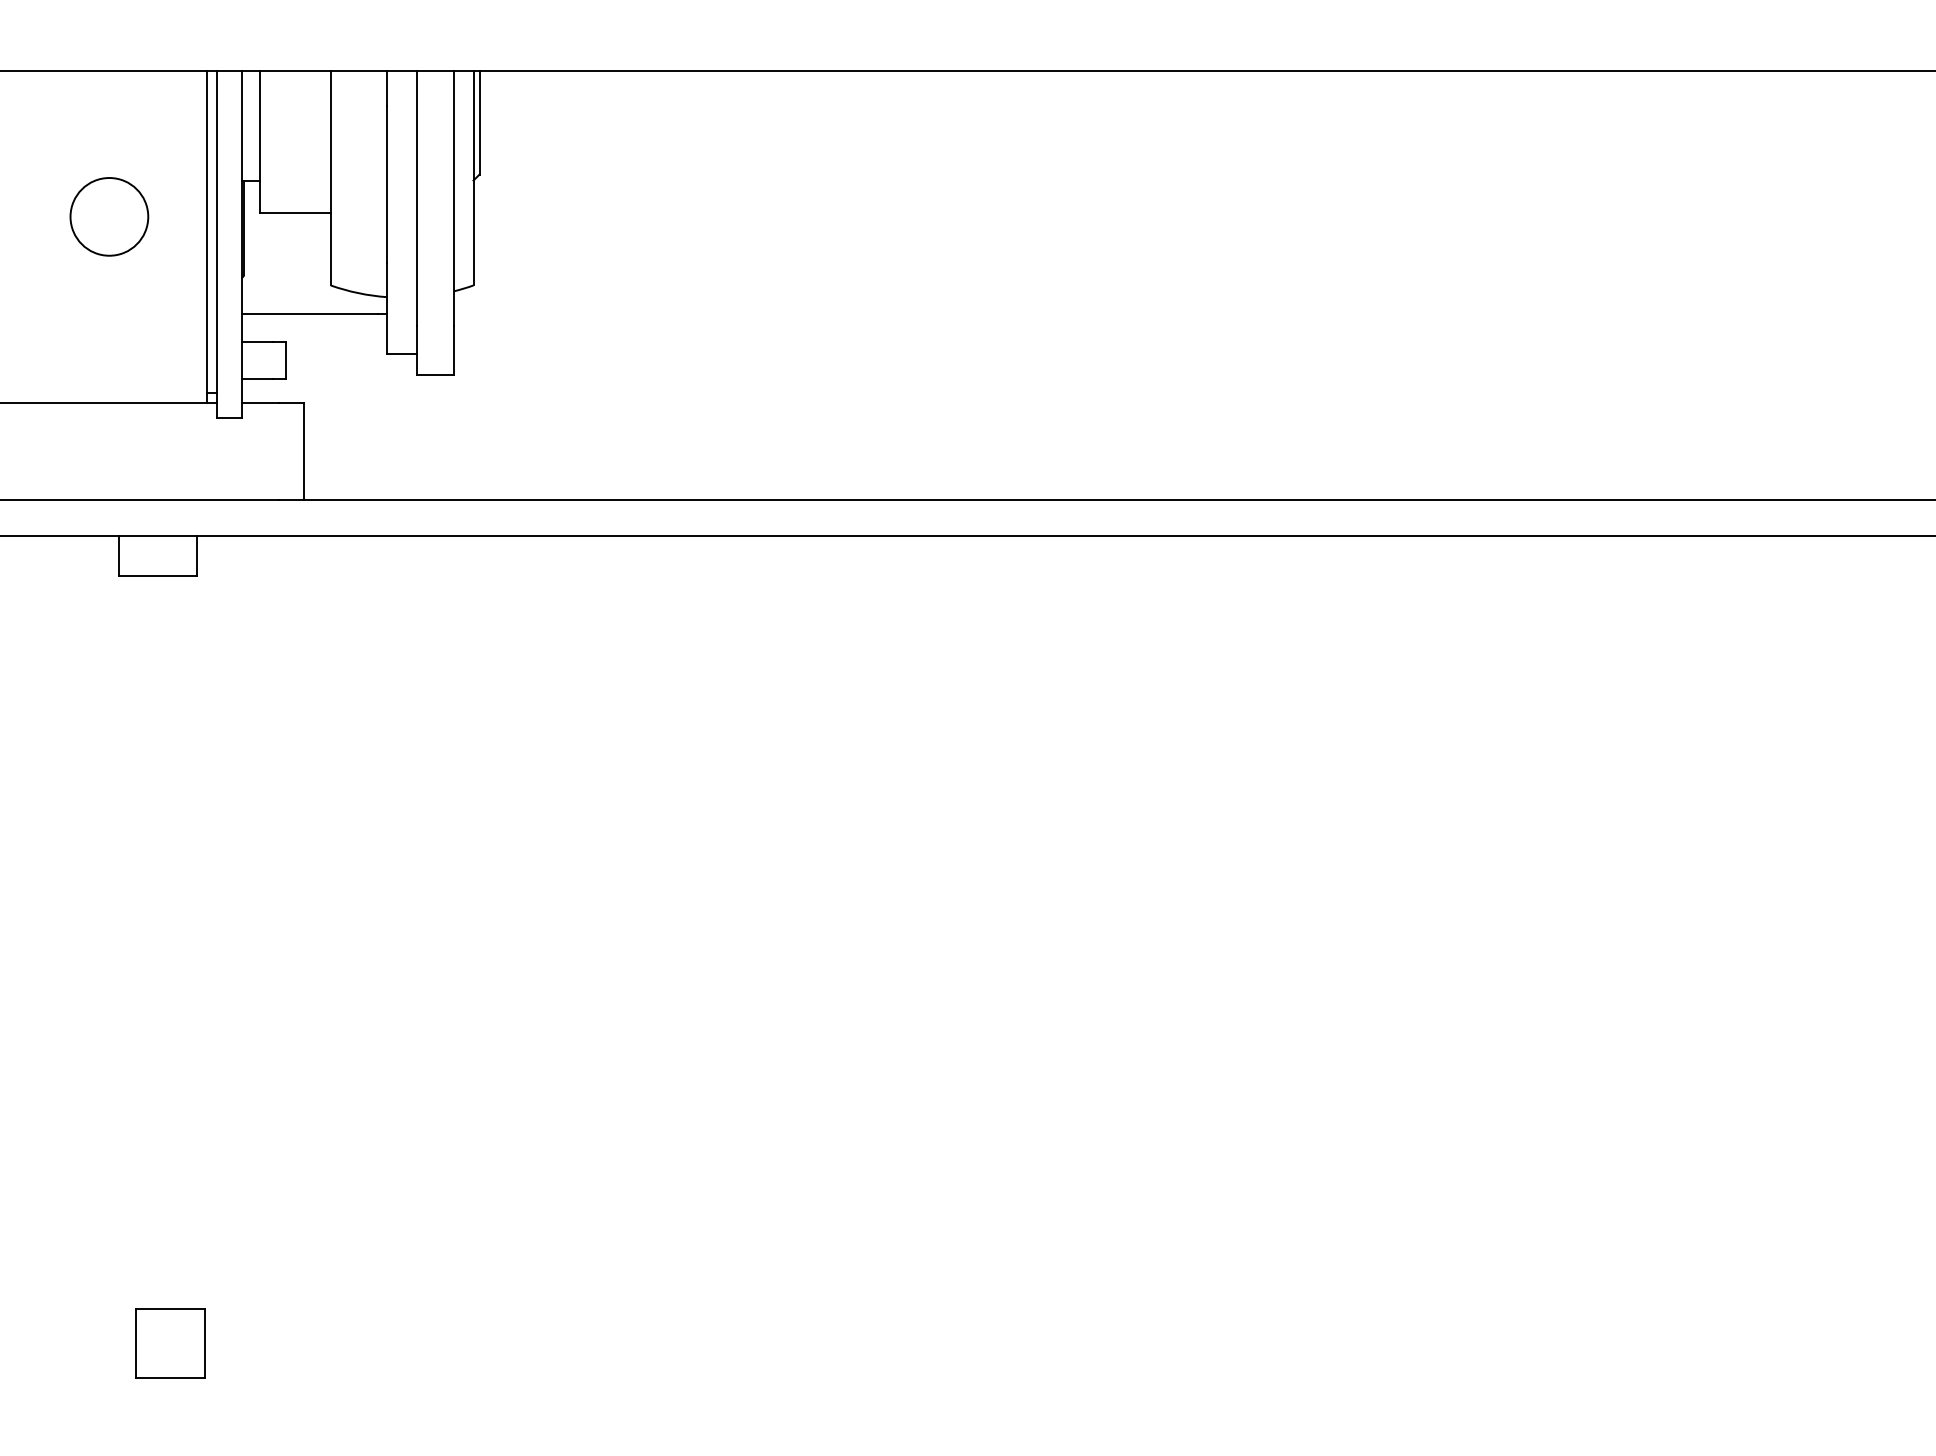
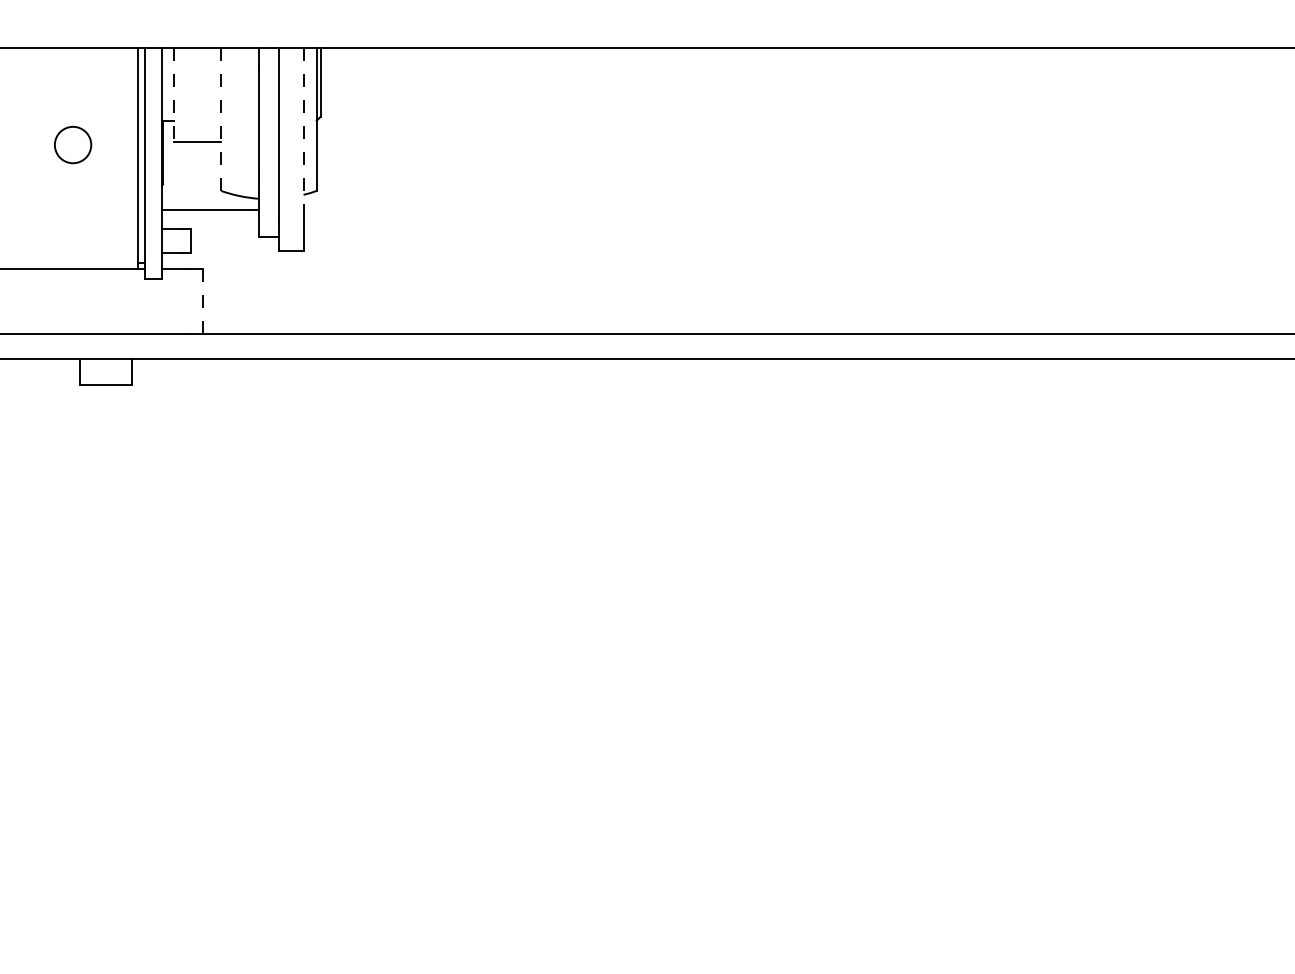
line: (259, 142) -> (173, 95), solid -> dashed
line: (331, 178) -> (221, 119), solid -> dashed
line: (453, 199) -> (303, 133), solid -> dashed
circle: (108, 216) -> (72, 144), size x0.7
line: (304, 450) -> (203, 301), solid -> dashed
part: (169, 1343) -> (113, 898), removed

